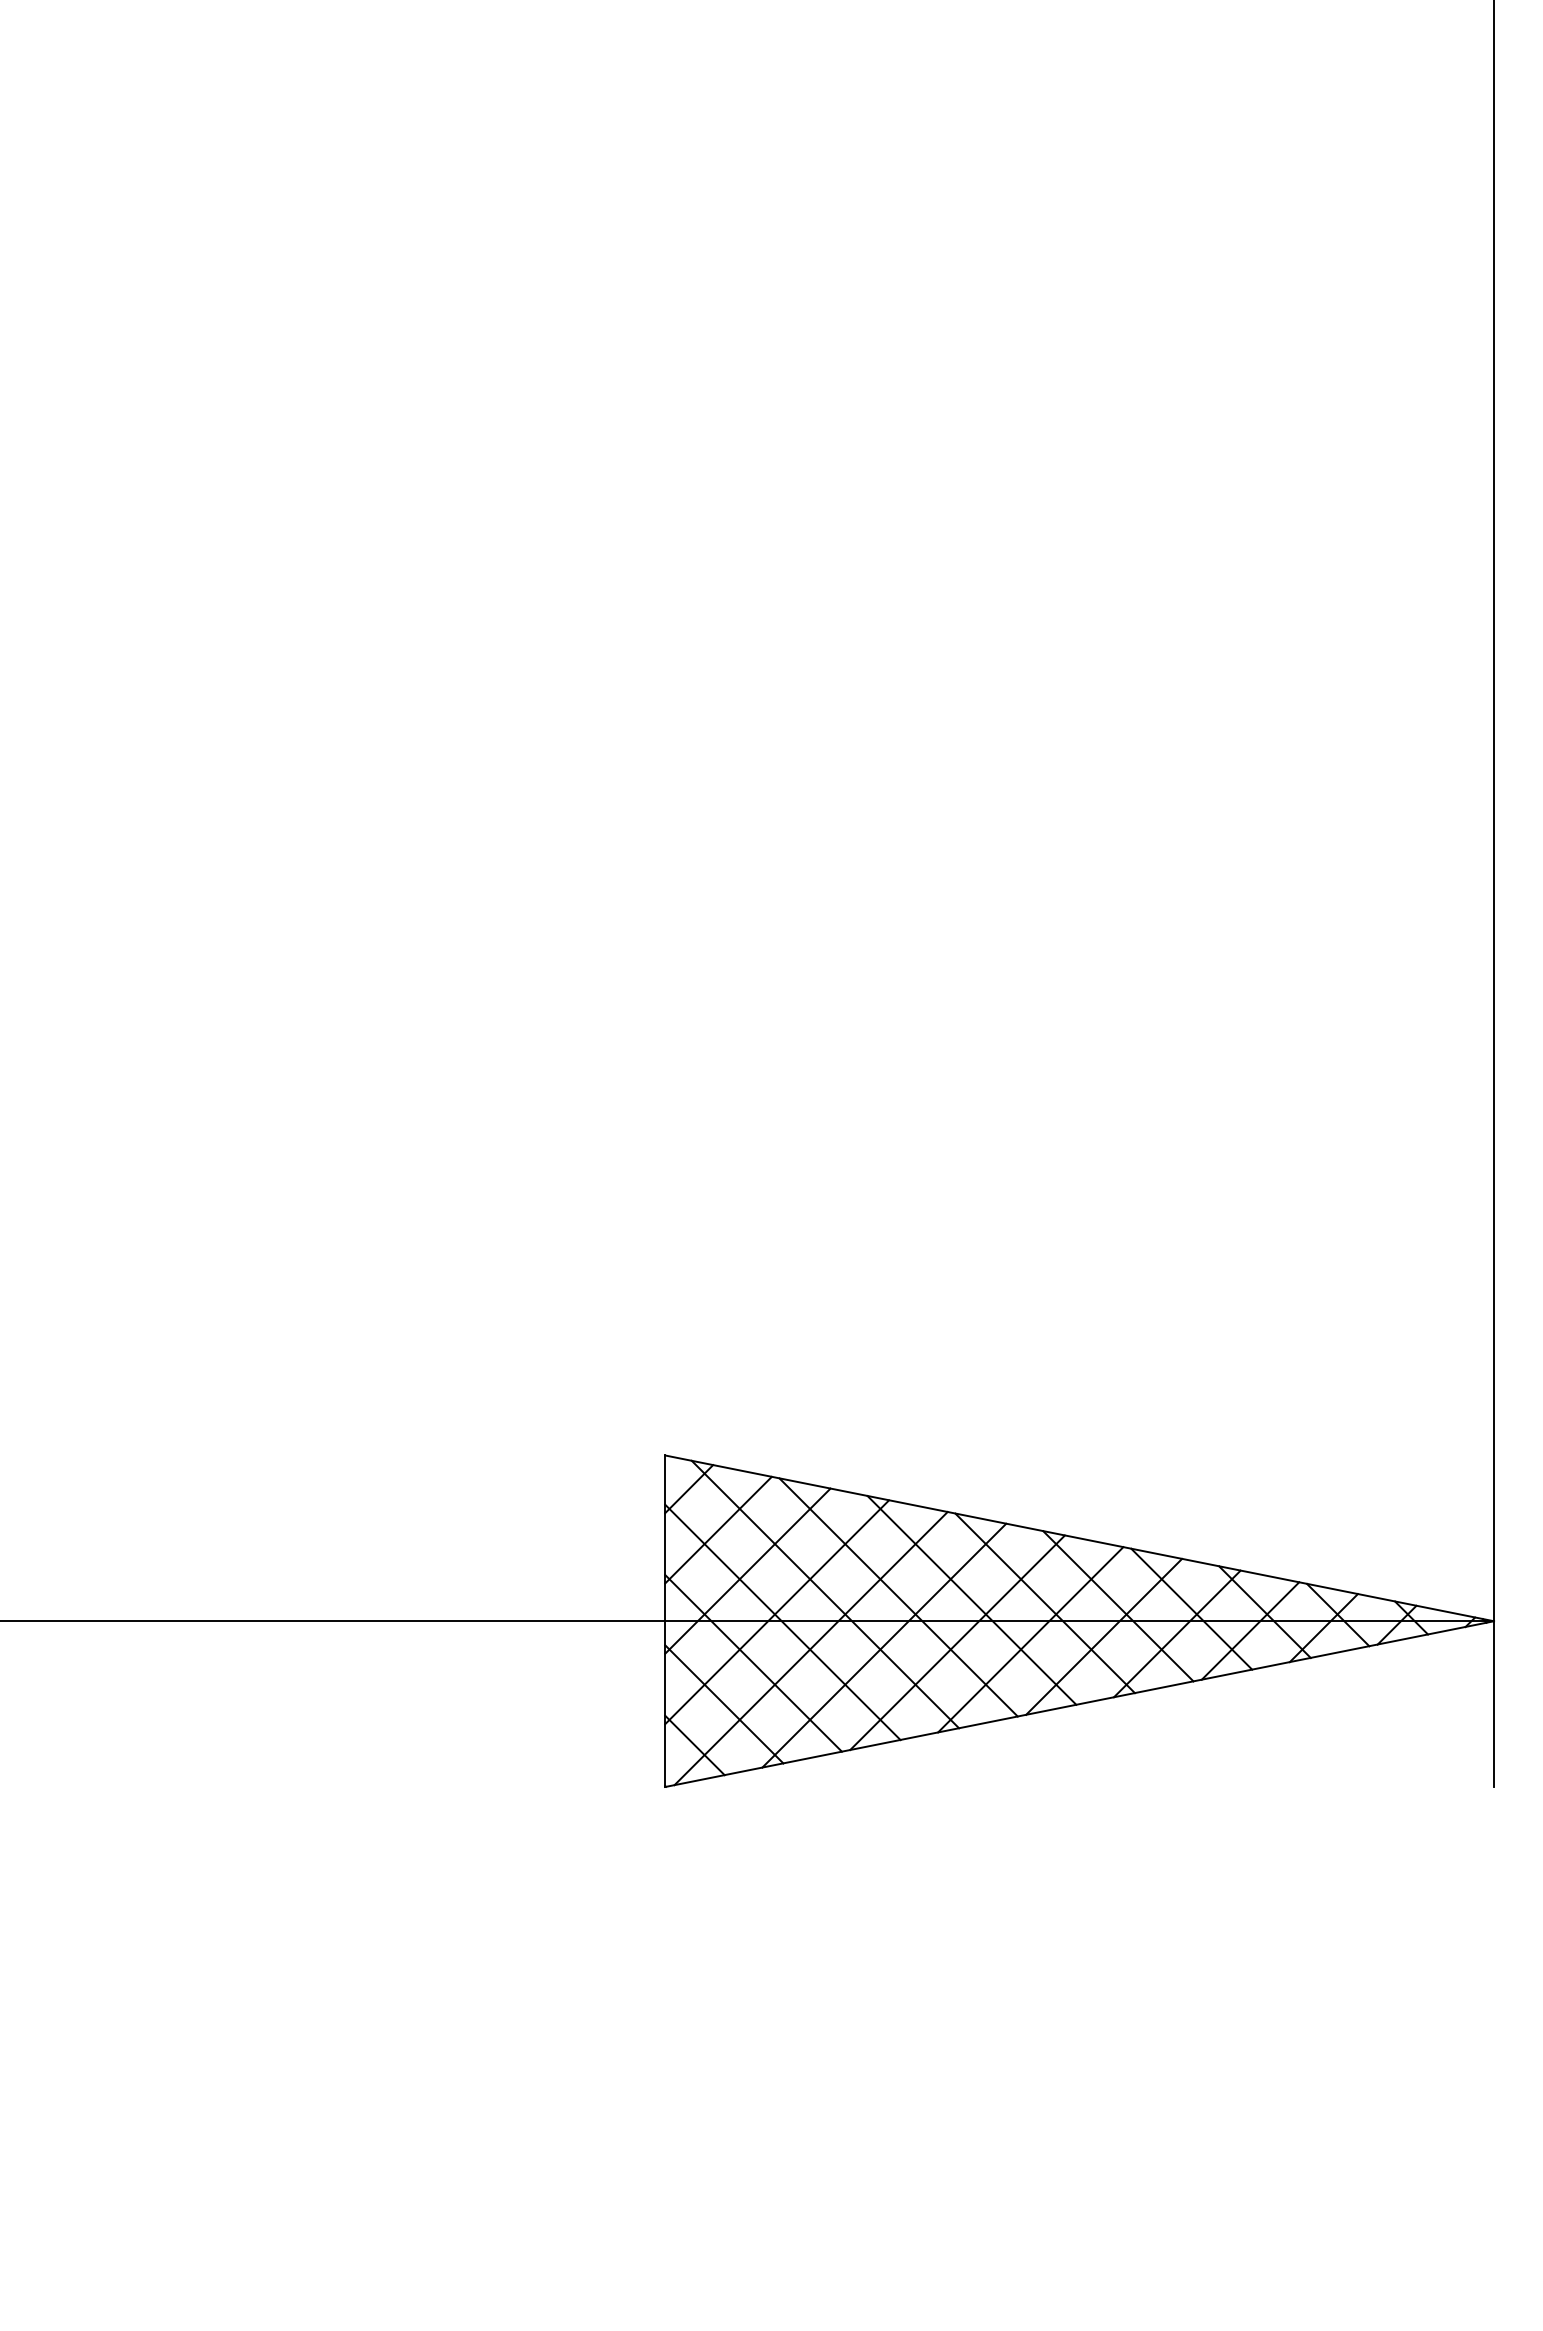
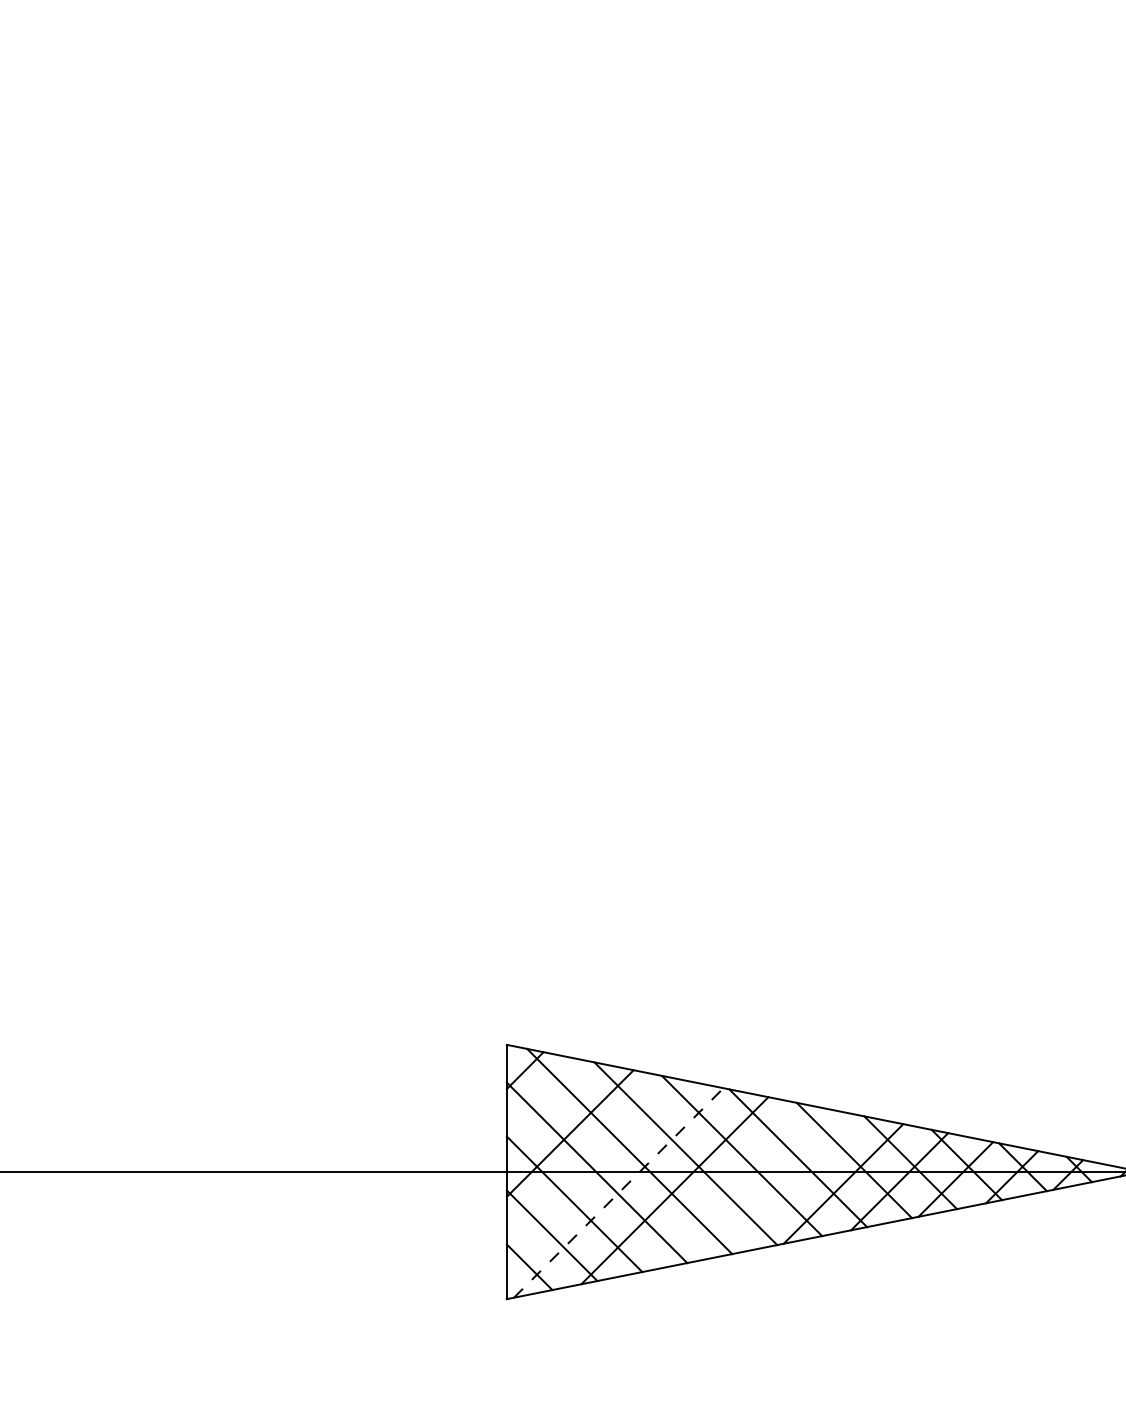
line: (718, 1529) -> (547, 1101), removed
line: (777, 1612) -> (592, 1165), removed
line: (1030, 1639) -> (787, 1186), removed
line: (957, 1642) -> (731, 1188), removed
line: (811, 1648) -> (619, 1192), solid -> dashed

